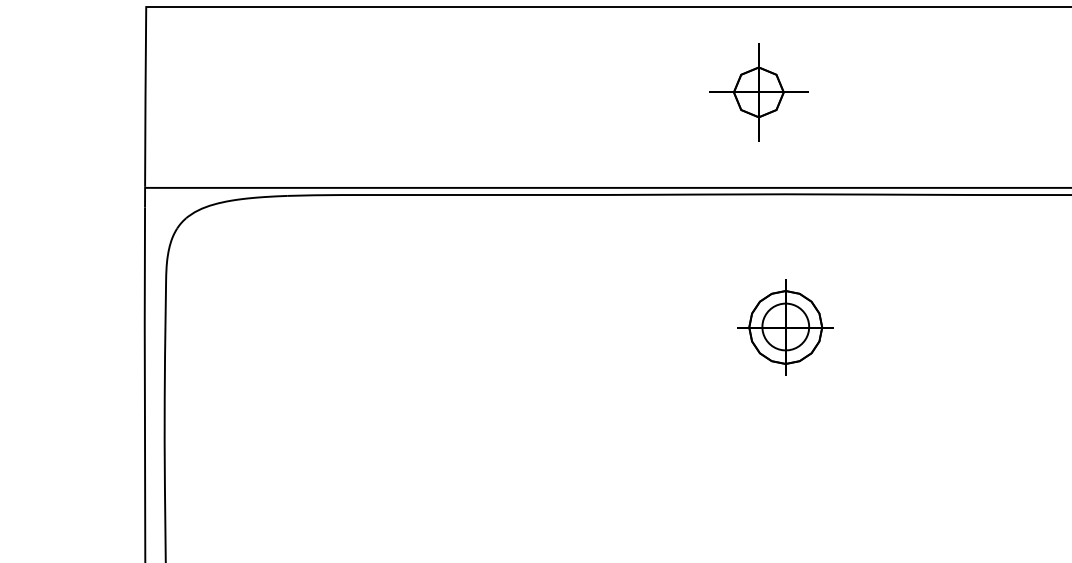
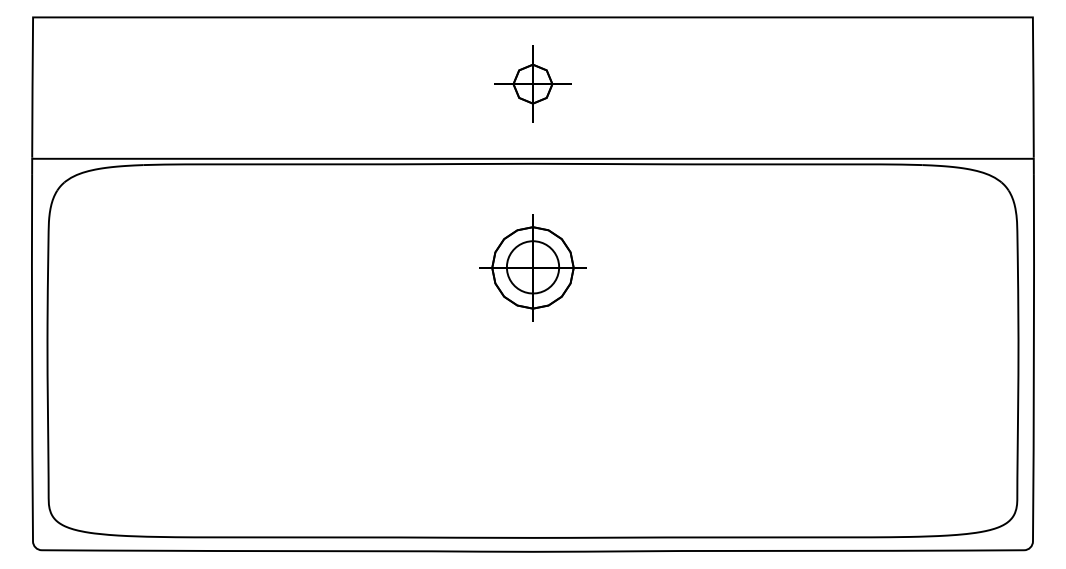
part: (758, 91) -> (532, 83), moved
part: (785, 326) -> (532, 267), size x1.43

